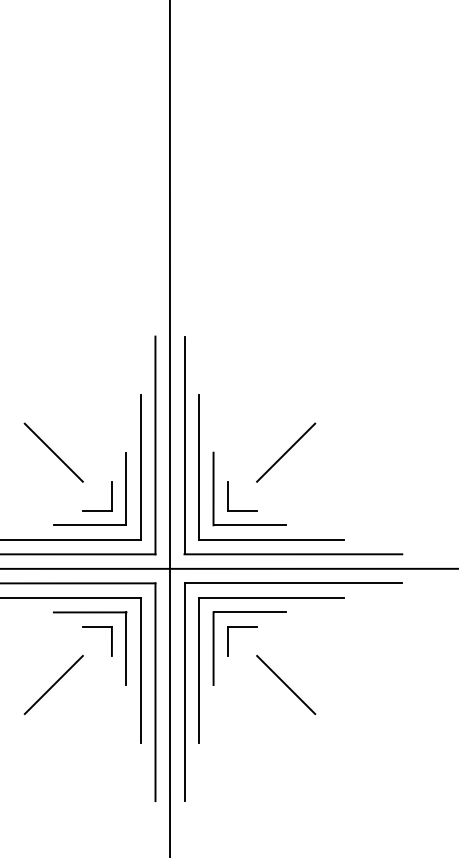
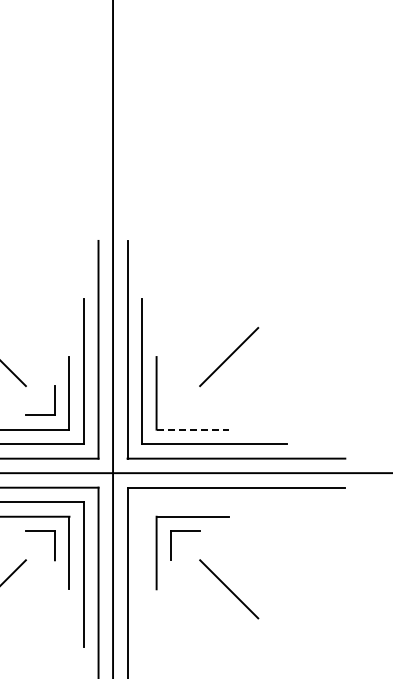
part: (228, 496) -> (171, 400), removed
line: (250, 525) -> (193, 429), solid -> dashed
part: (271, 598) -> (214, 502), removed

